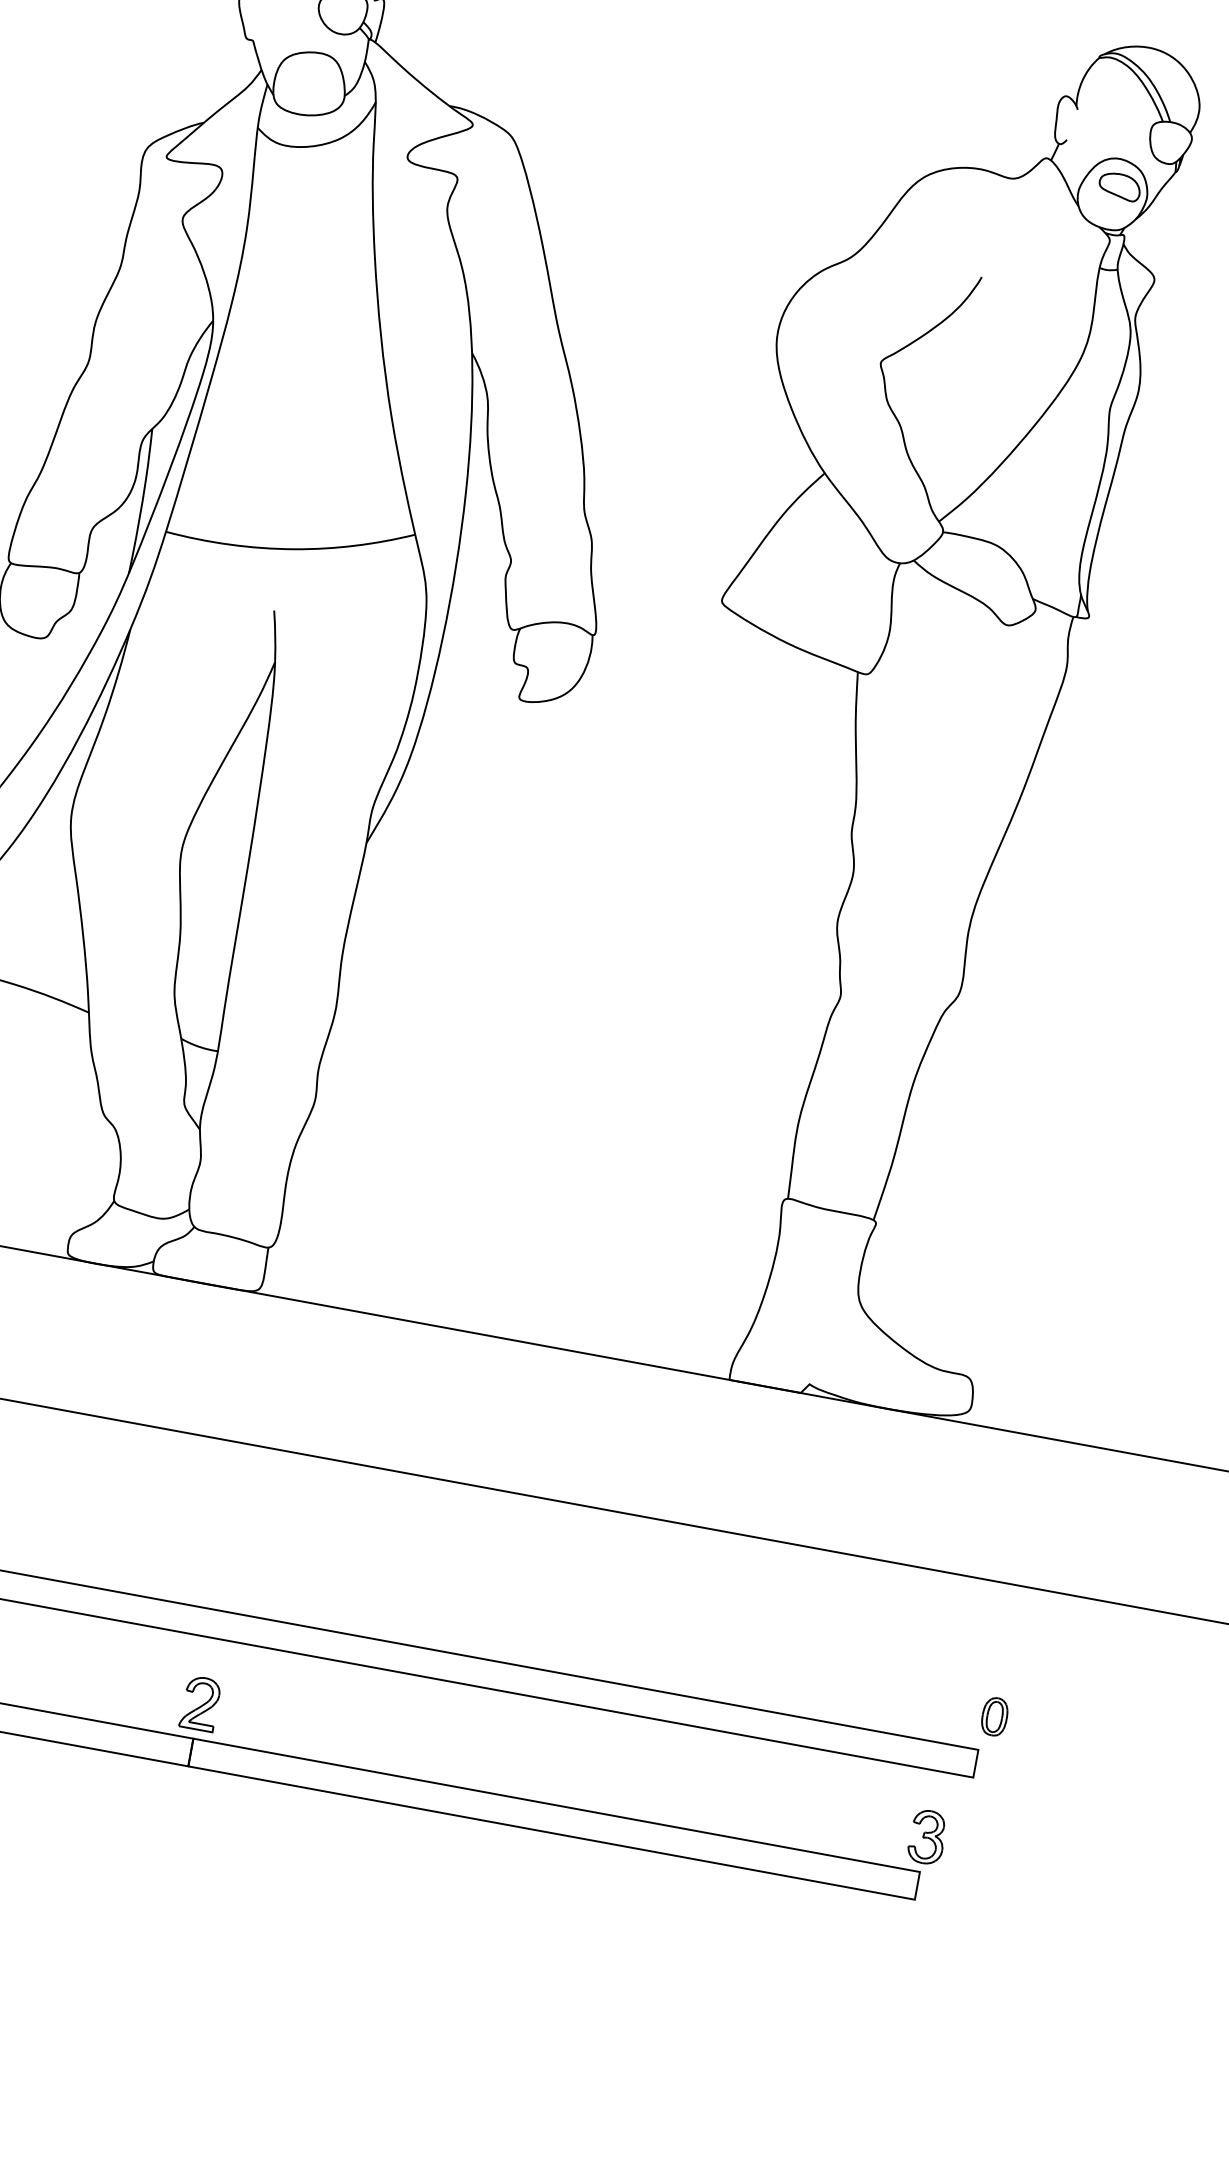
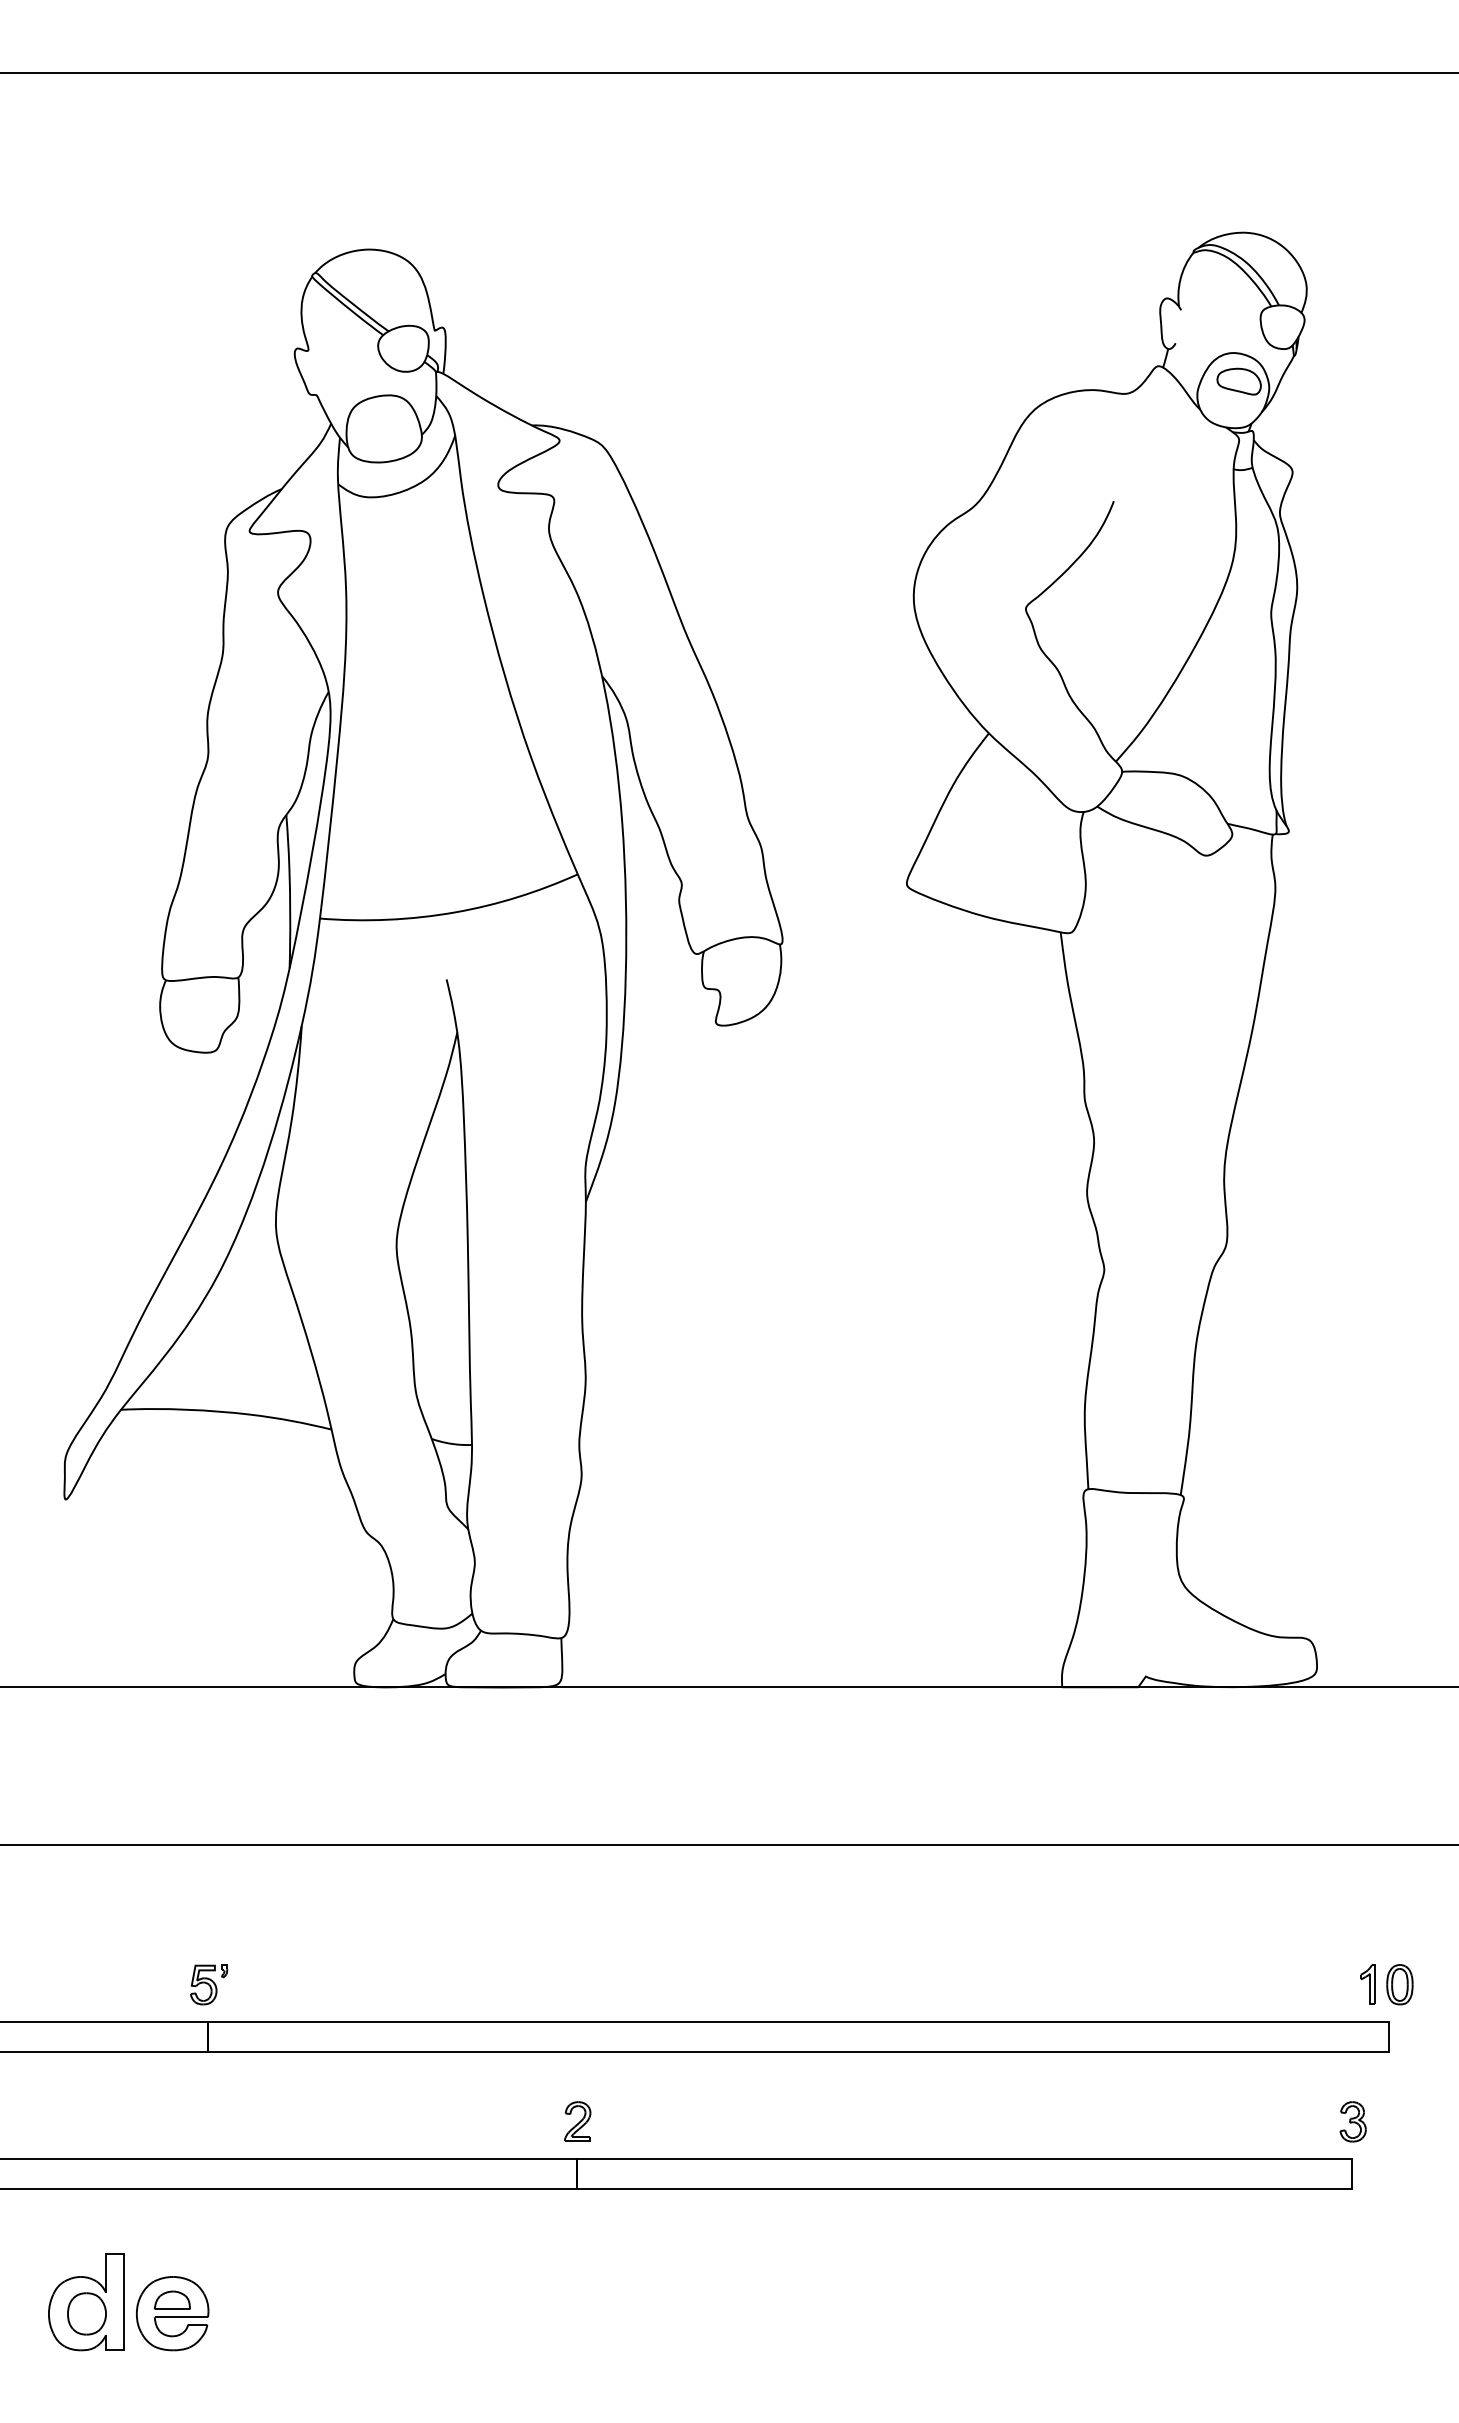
part: (200, 1703) -> (577, 2121), size x0.71
part: (964, 1711) -> (1367, 1984), added
part: (926, 1836) -> (1352, 2121), size x0.71

